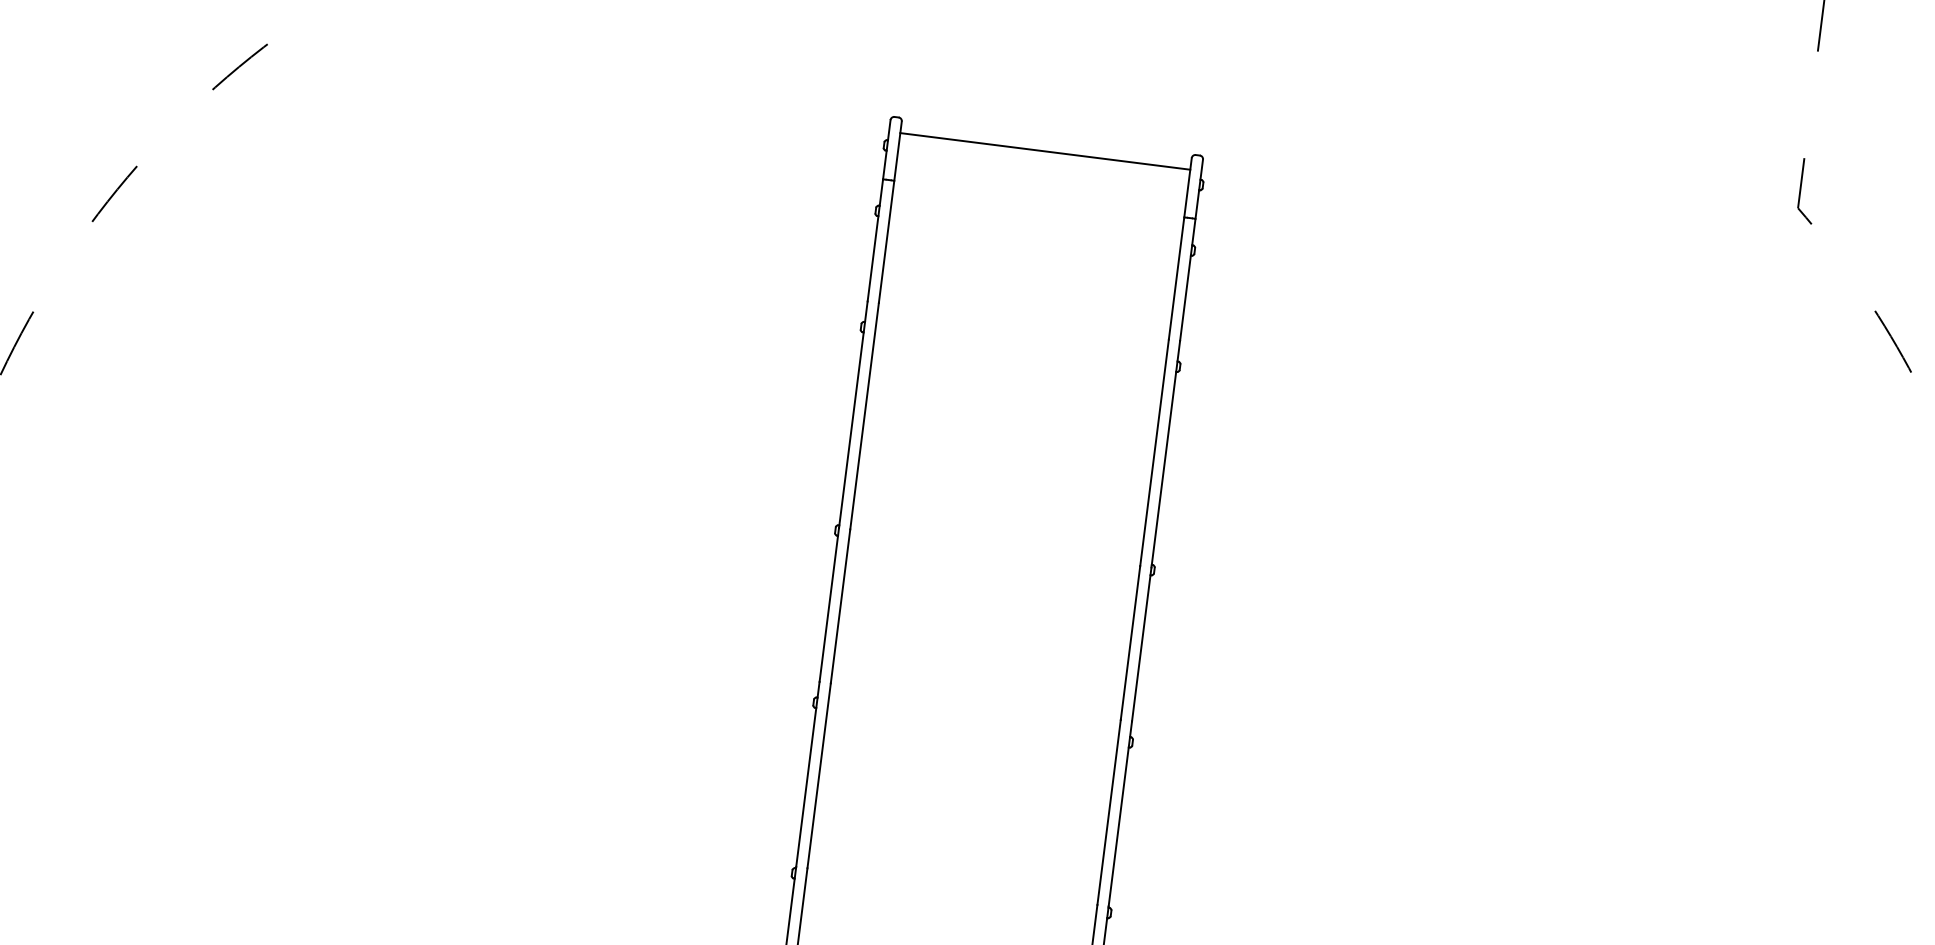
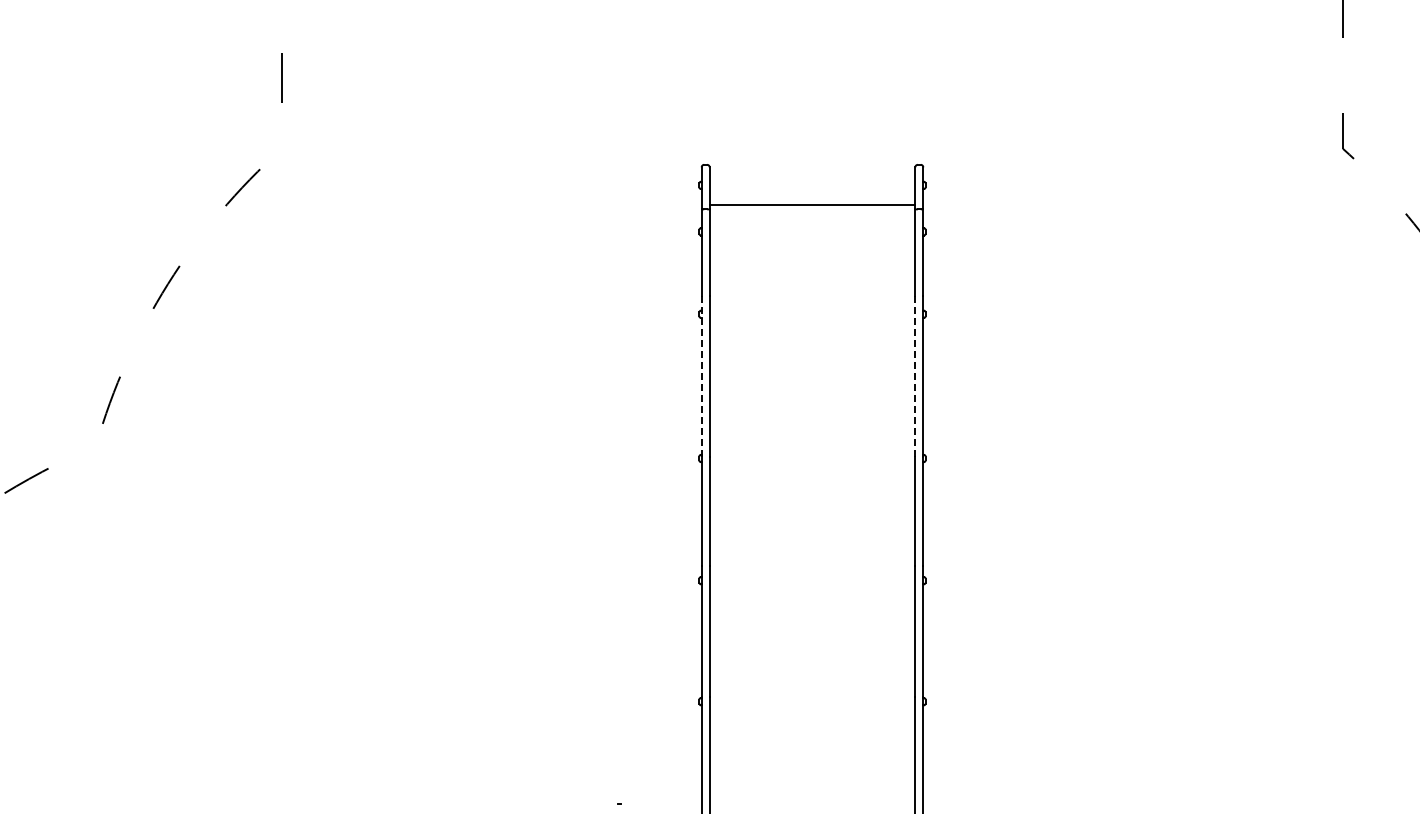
line: (1045, 151) -> (812, 204), moved
line: (853, 414) -> (701, 376), solid -> dashed
line: (1154, 451) -> (915, 375), solid -> dashed

